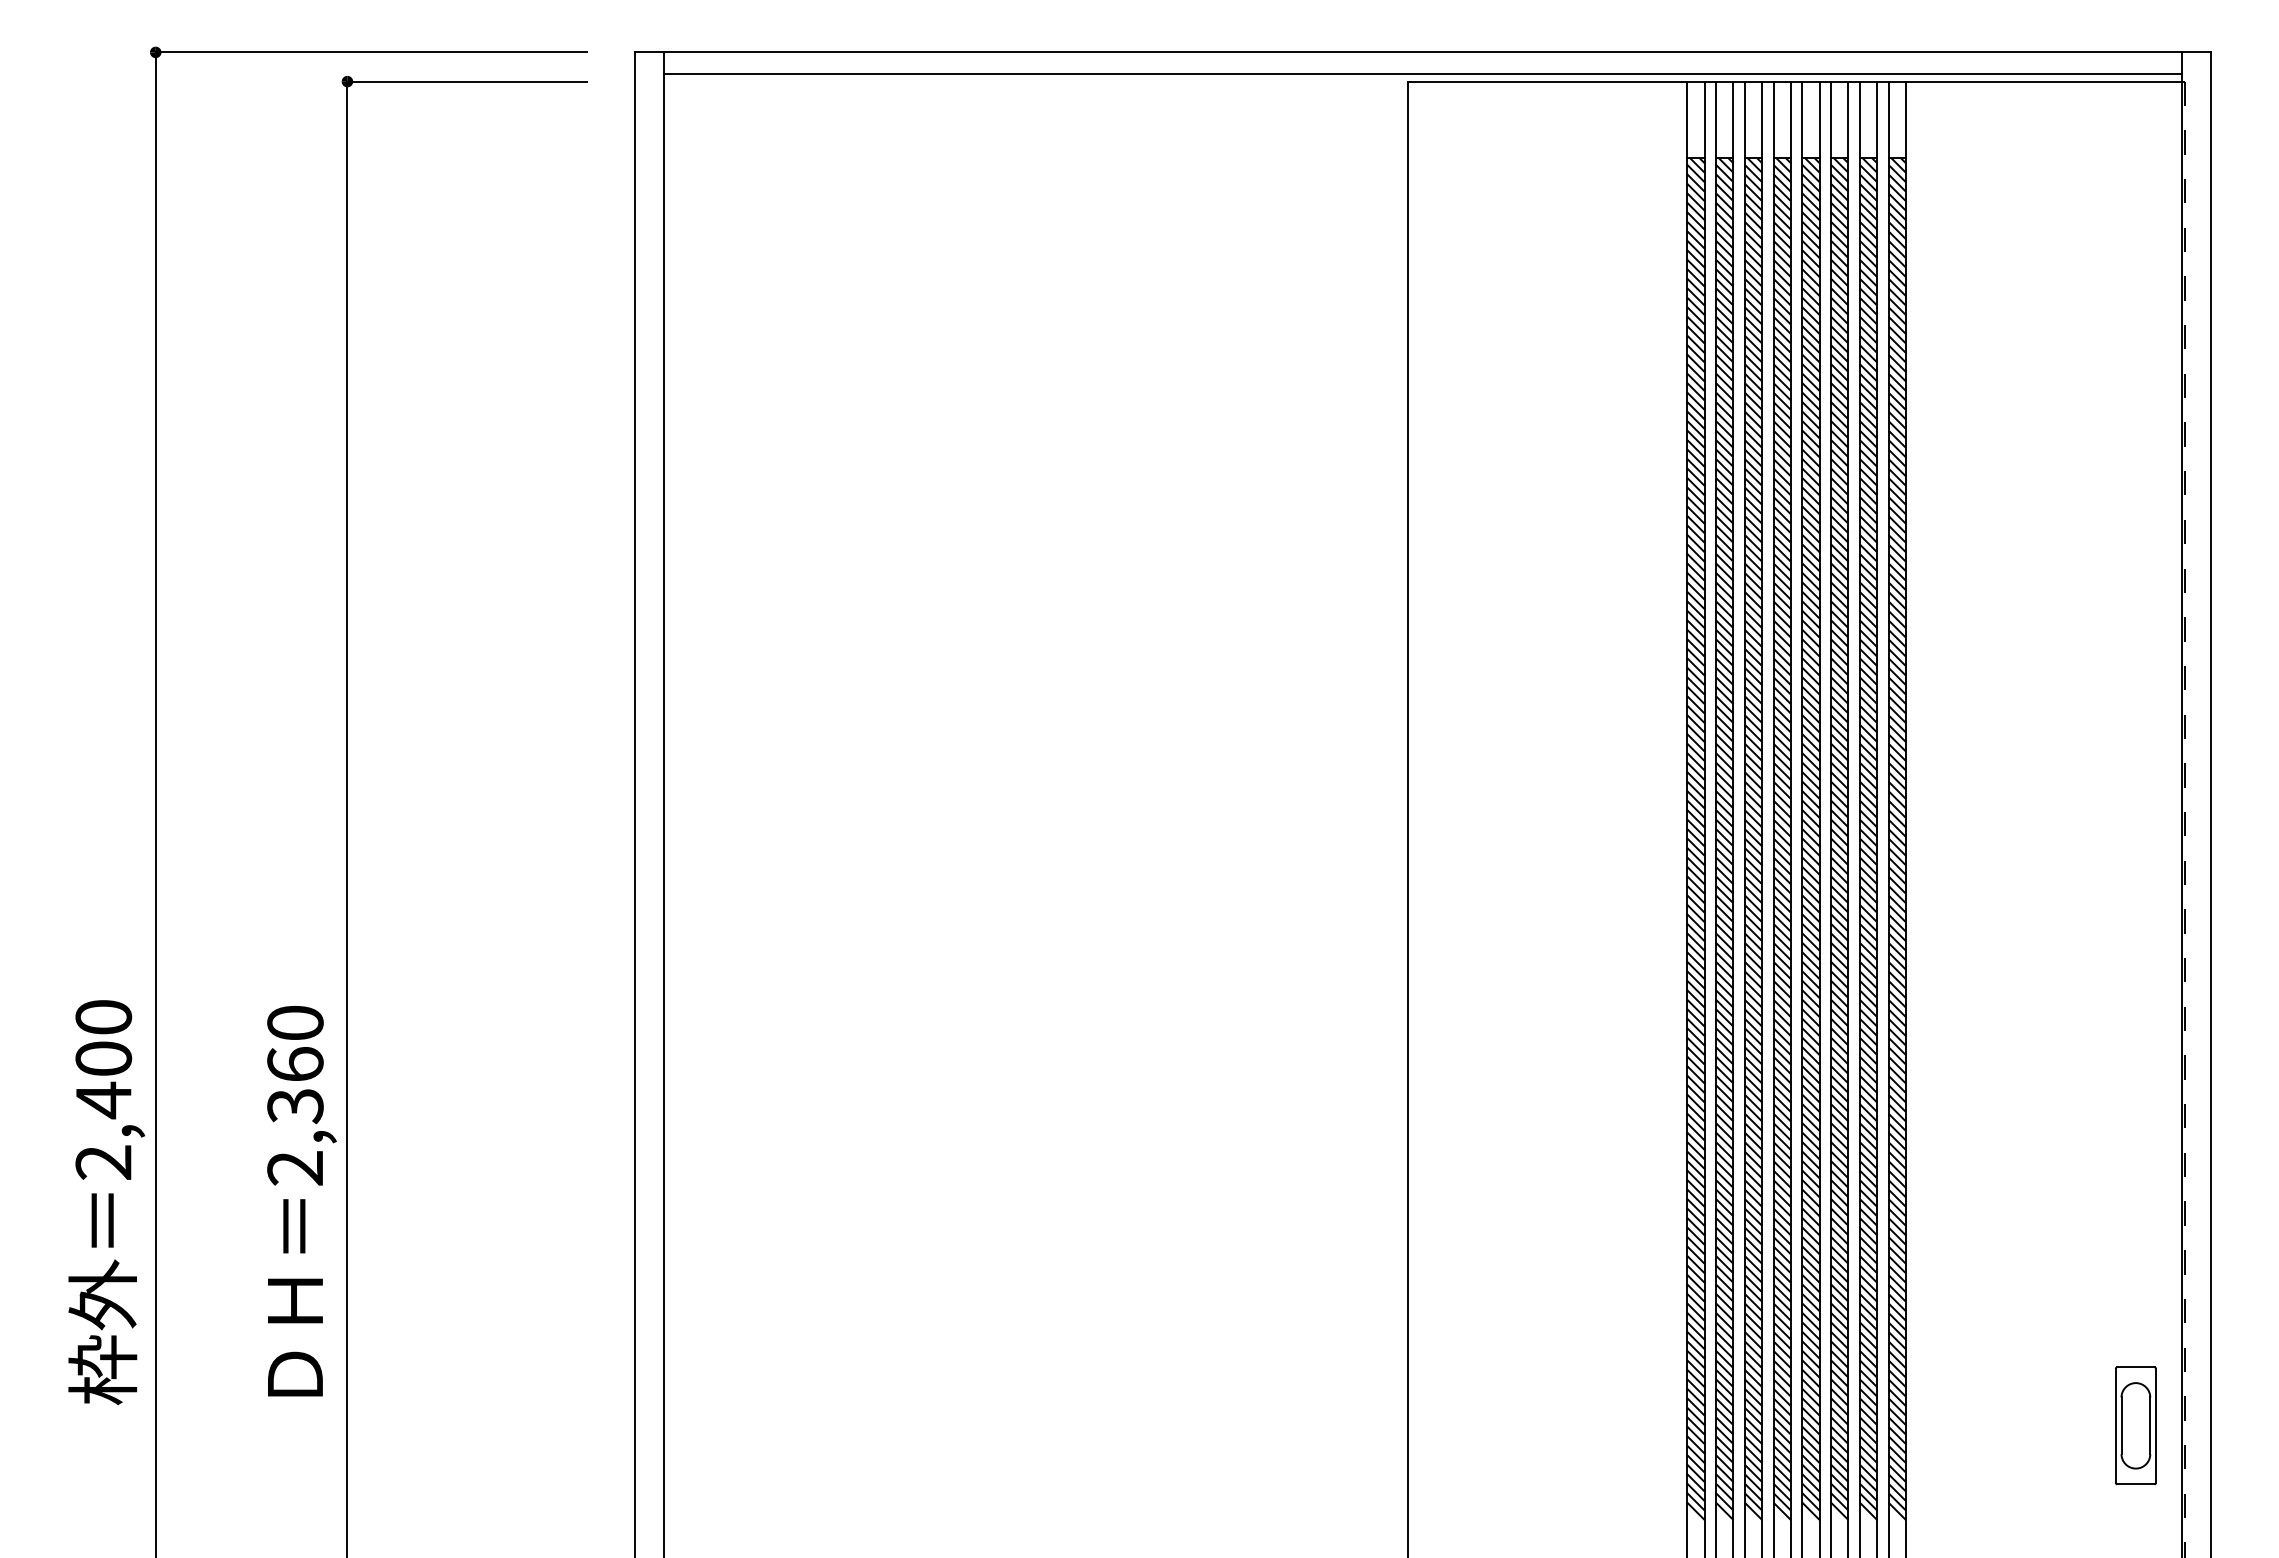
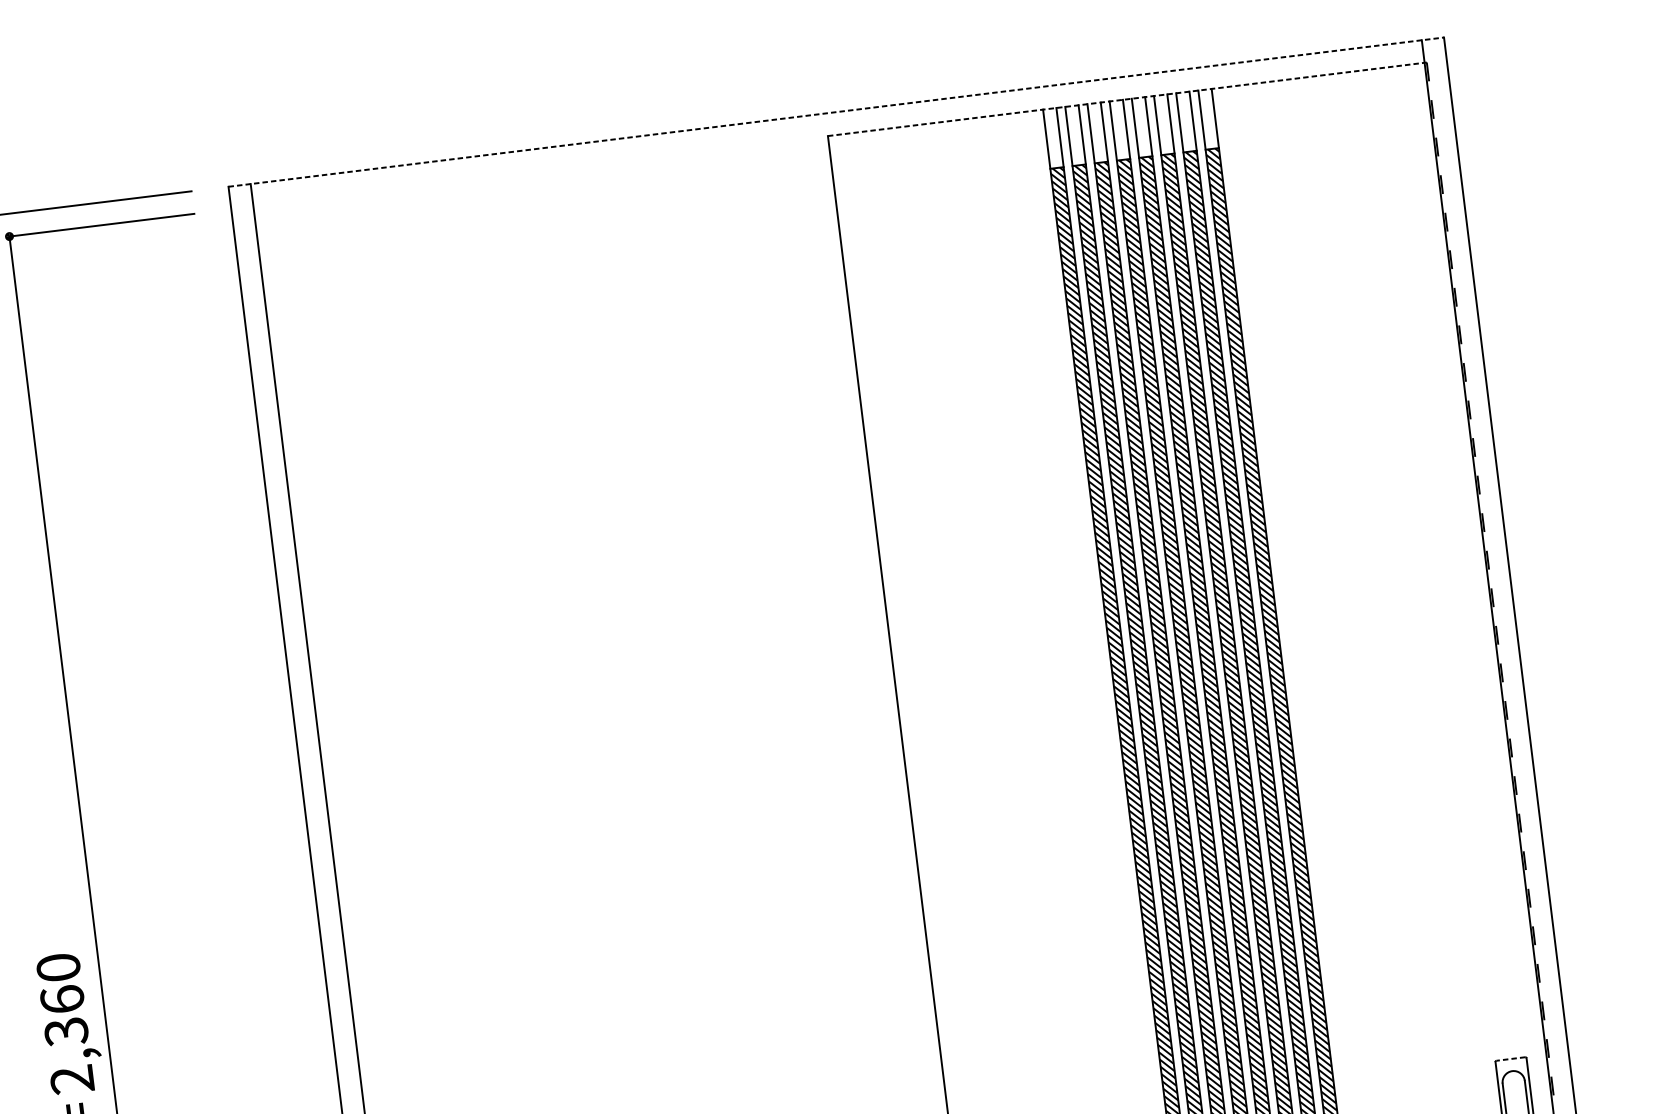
line: (1422, 52) -> (836, 112), solid -> dashed
line: (1422, 74) -> (838, 129), removed
line: (1795, 81) -> (1126, 99), solid -> dashed
line: (2135, 1367) -> (1510, 1059), solid -> dashed

